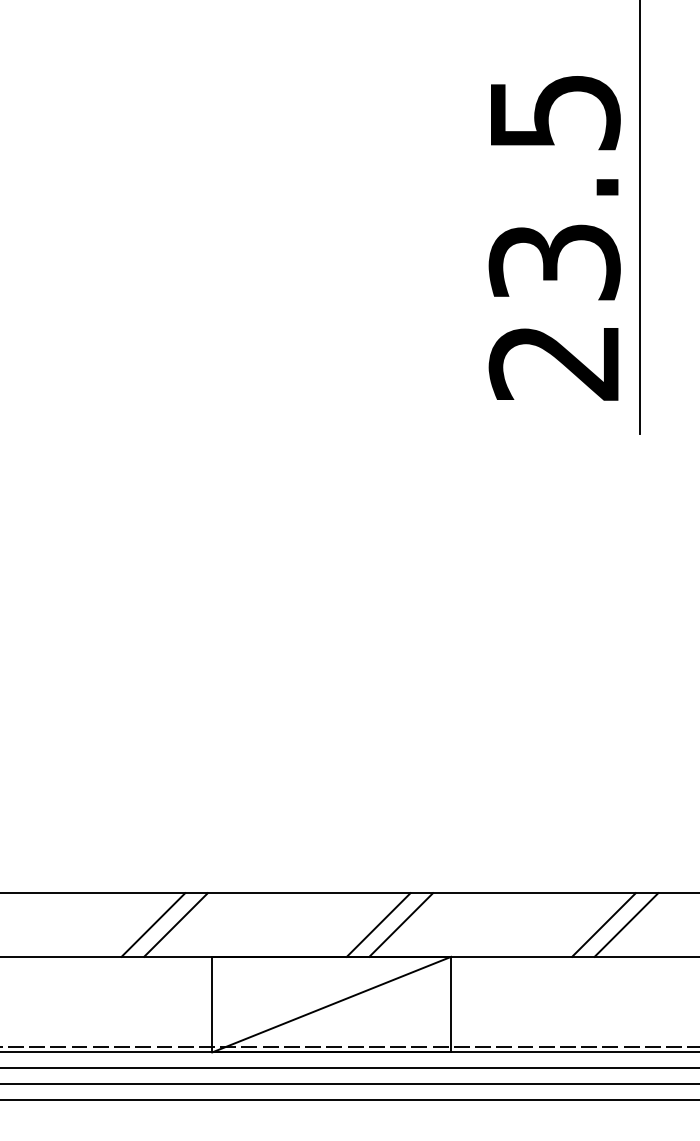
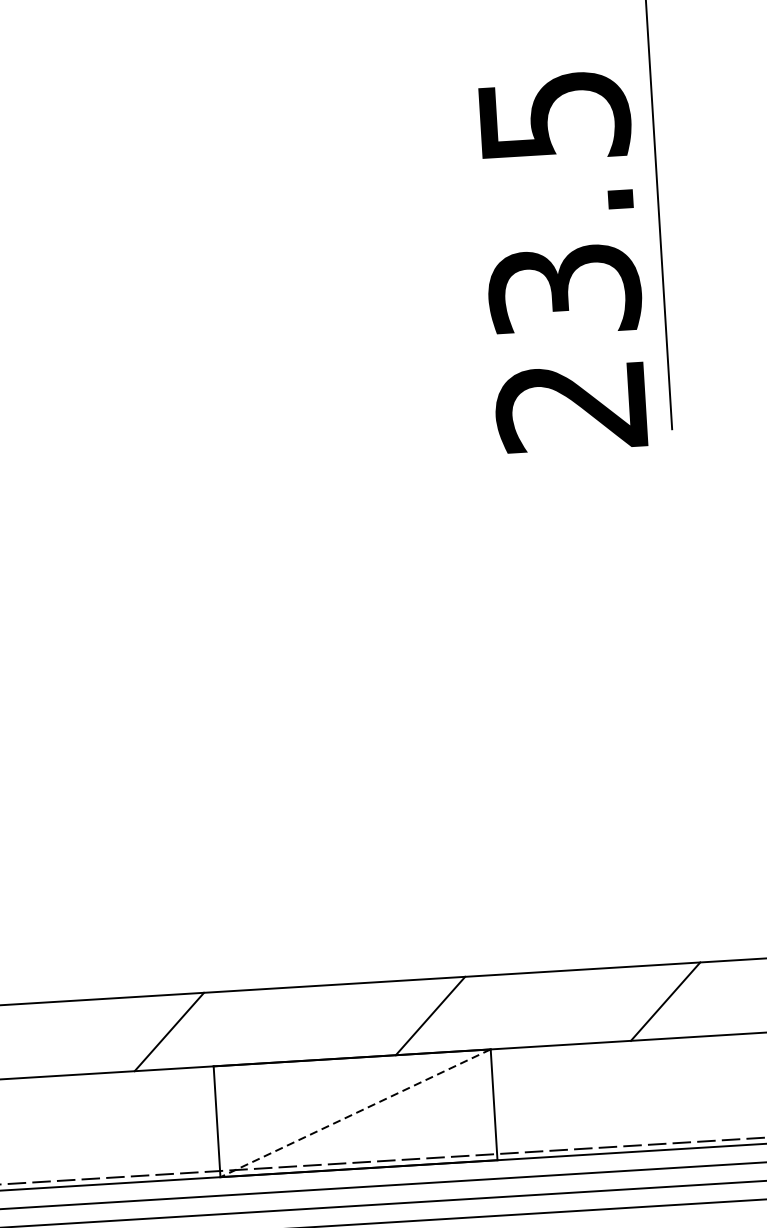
text: (554, 238) -> (562, 262), moved
line: (153, 924) -> (143, 1033), removed
line: (378, 924) -> (404, 1017), removed
line: (626, 924) -> (691, 999), removed
line: (331, 1004) -> (355, 1113), solid -> dashed

